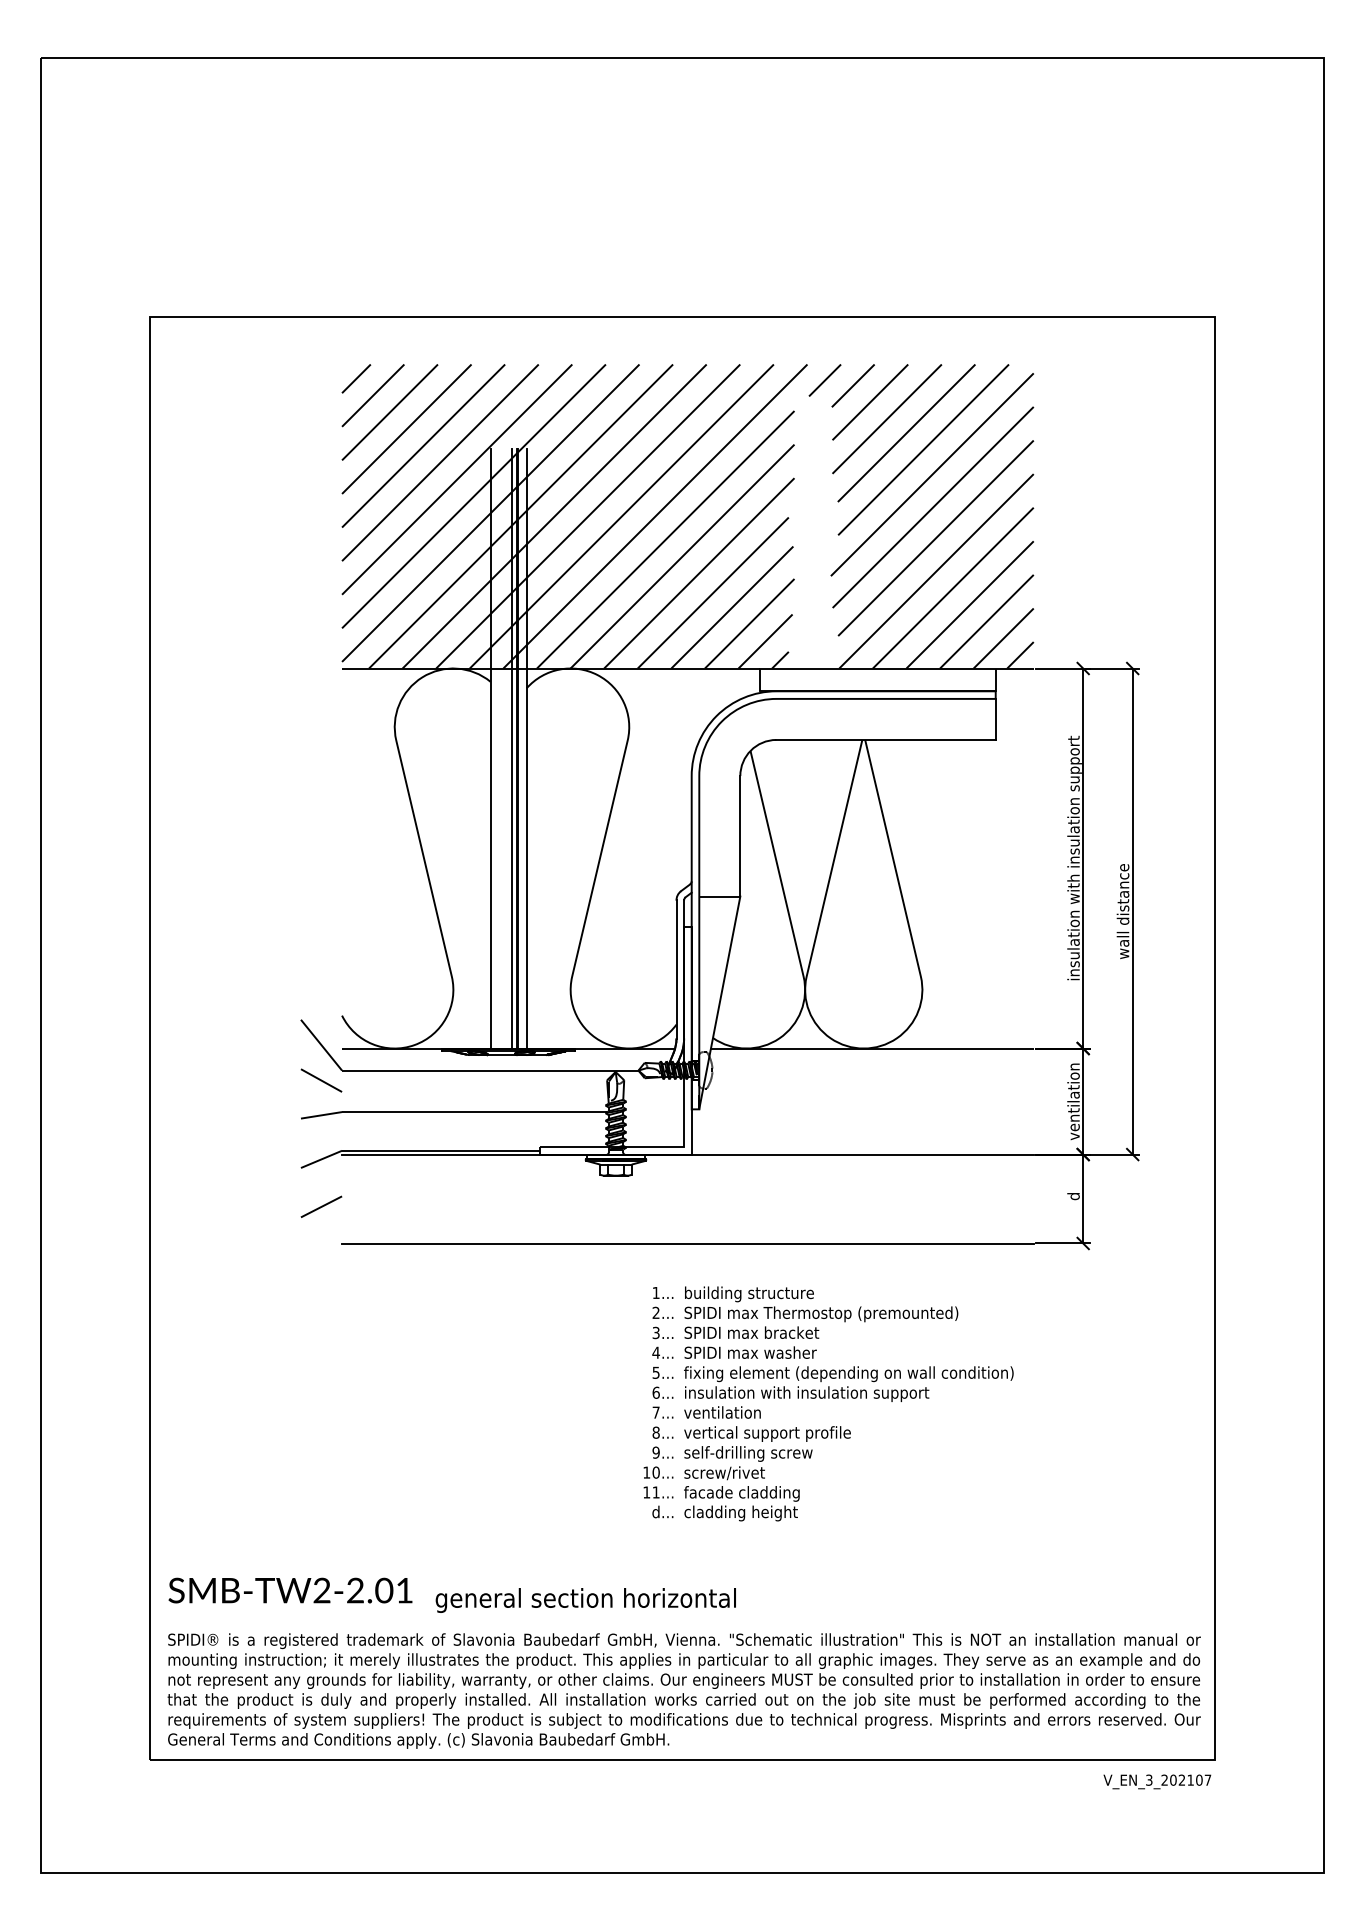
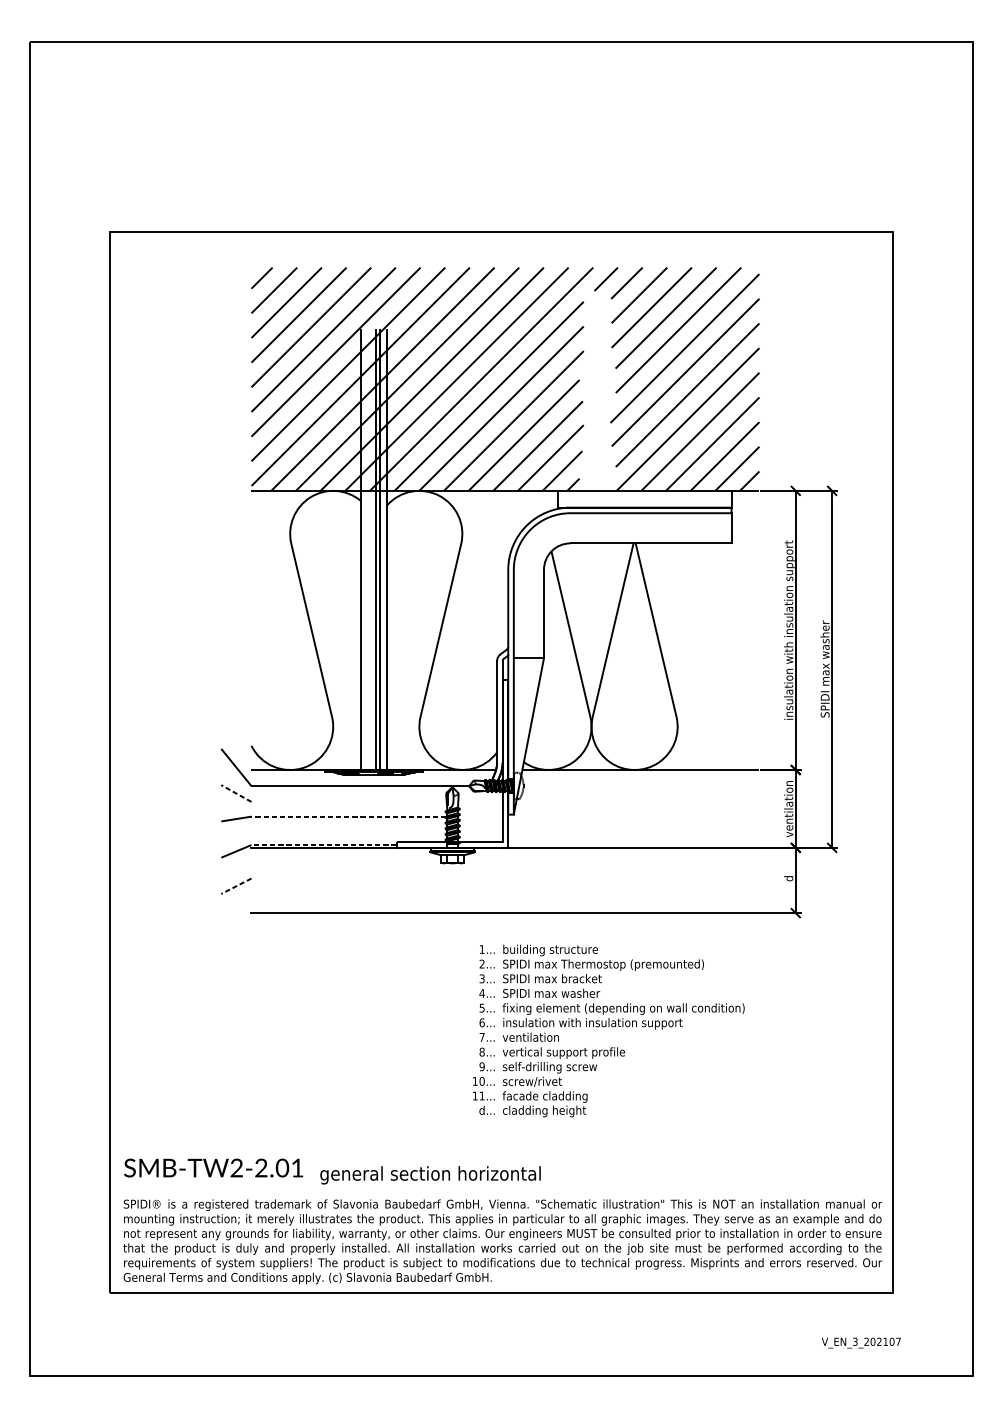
text: (1122, 910) -> (824, 668), wall distance -> SPIDI max washer
line: (321, 1080) -> (236, 793), solid -> dashed
line: (474, 1112) -> (348, 816), solid -> dashed
line: (440, 1150) -> (323, 844), solid -> dashed
line: (321, 1207) -> (236, 886), solid -> dashed
text: (1157, 1781) -> (861, 1342), moved

